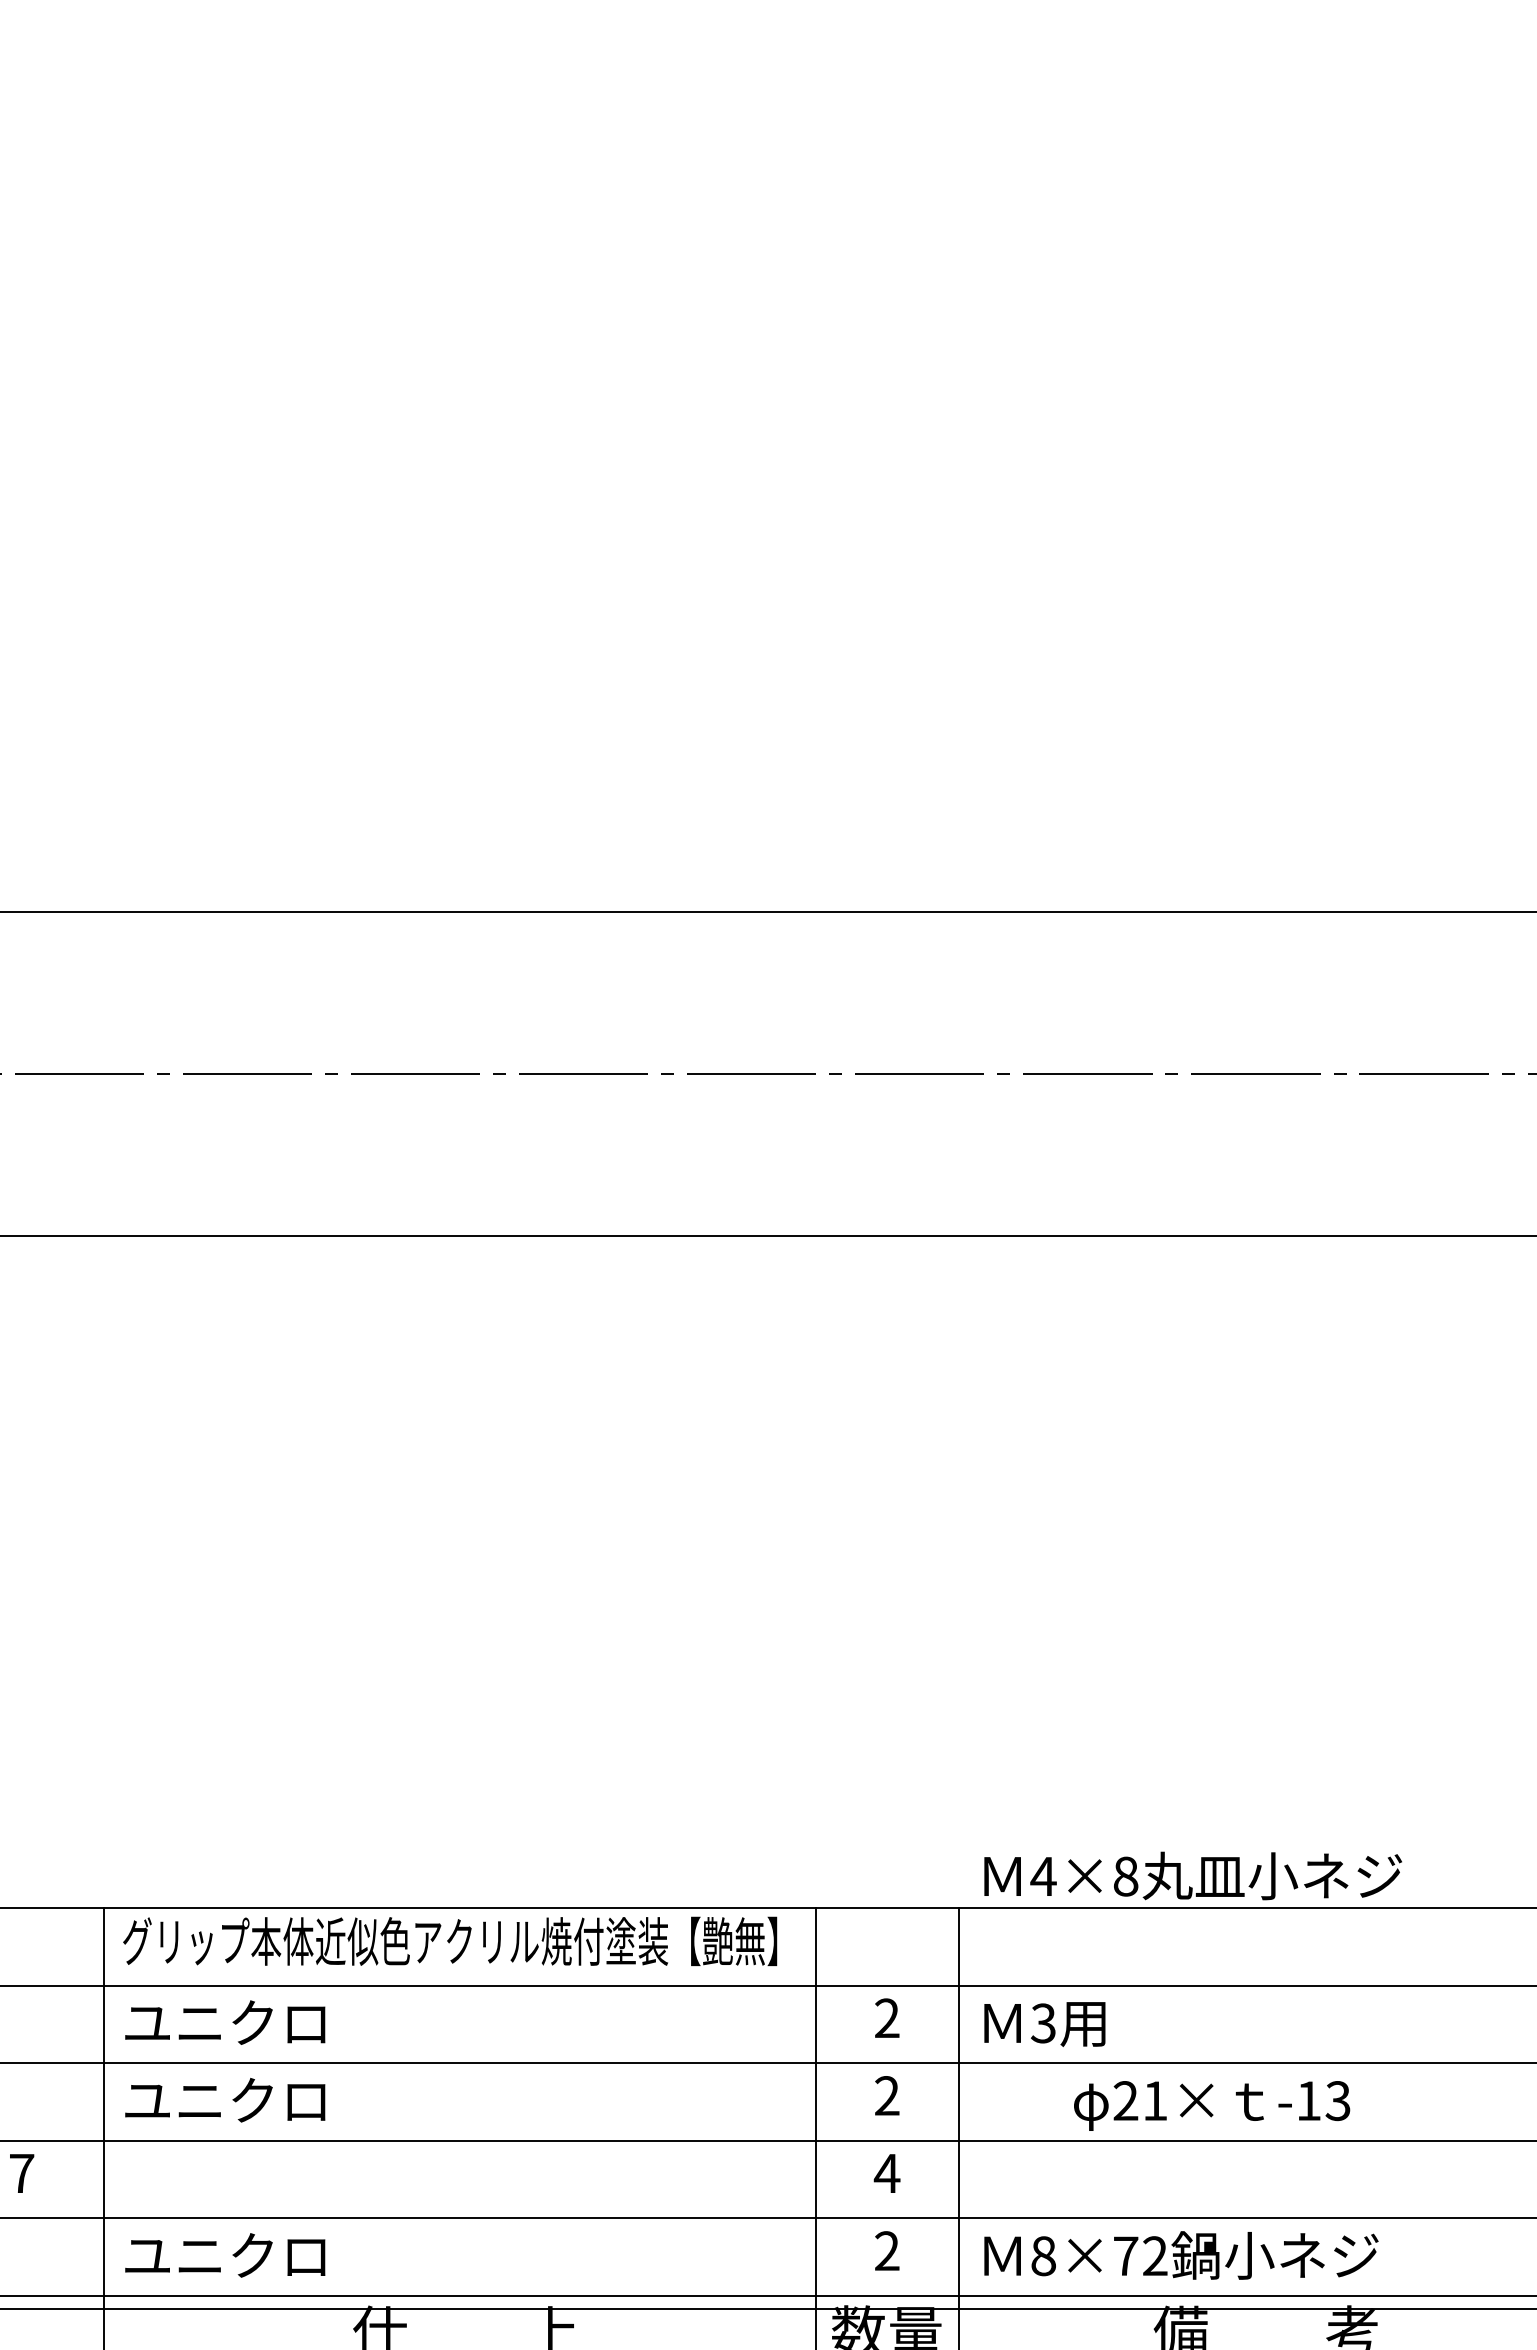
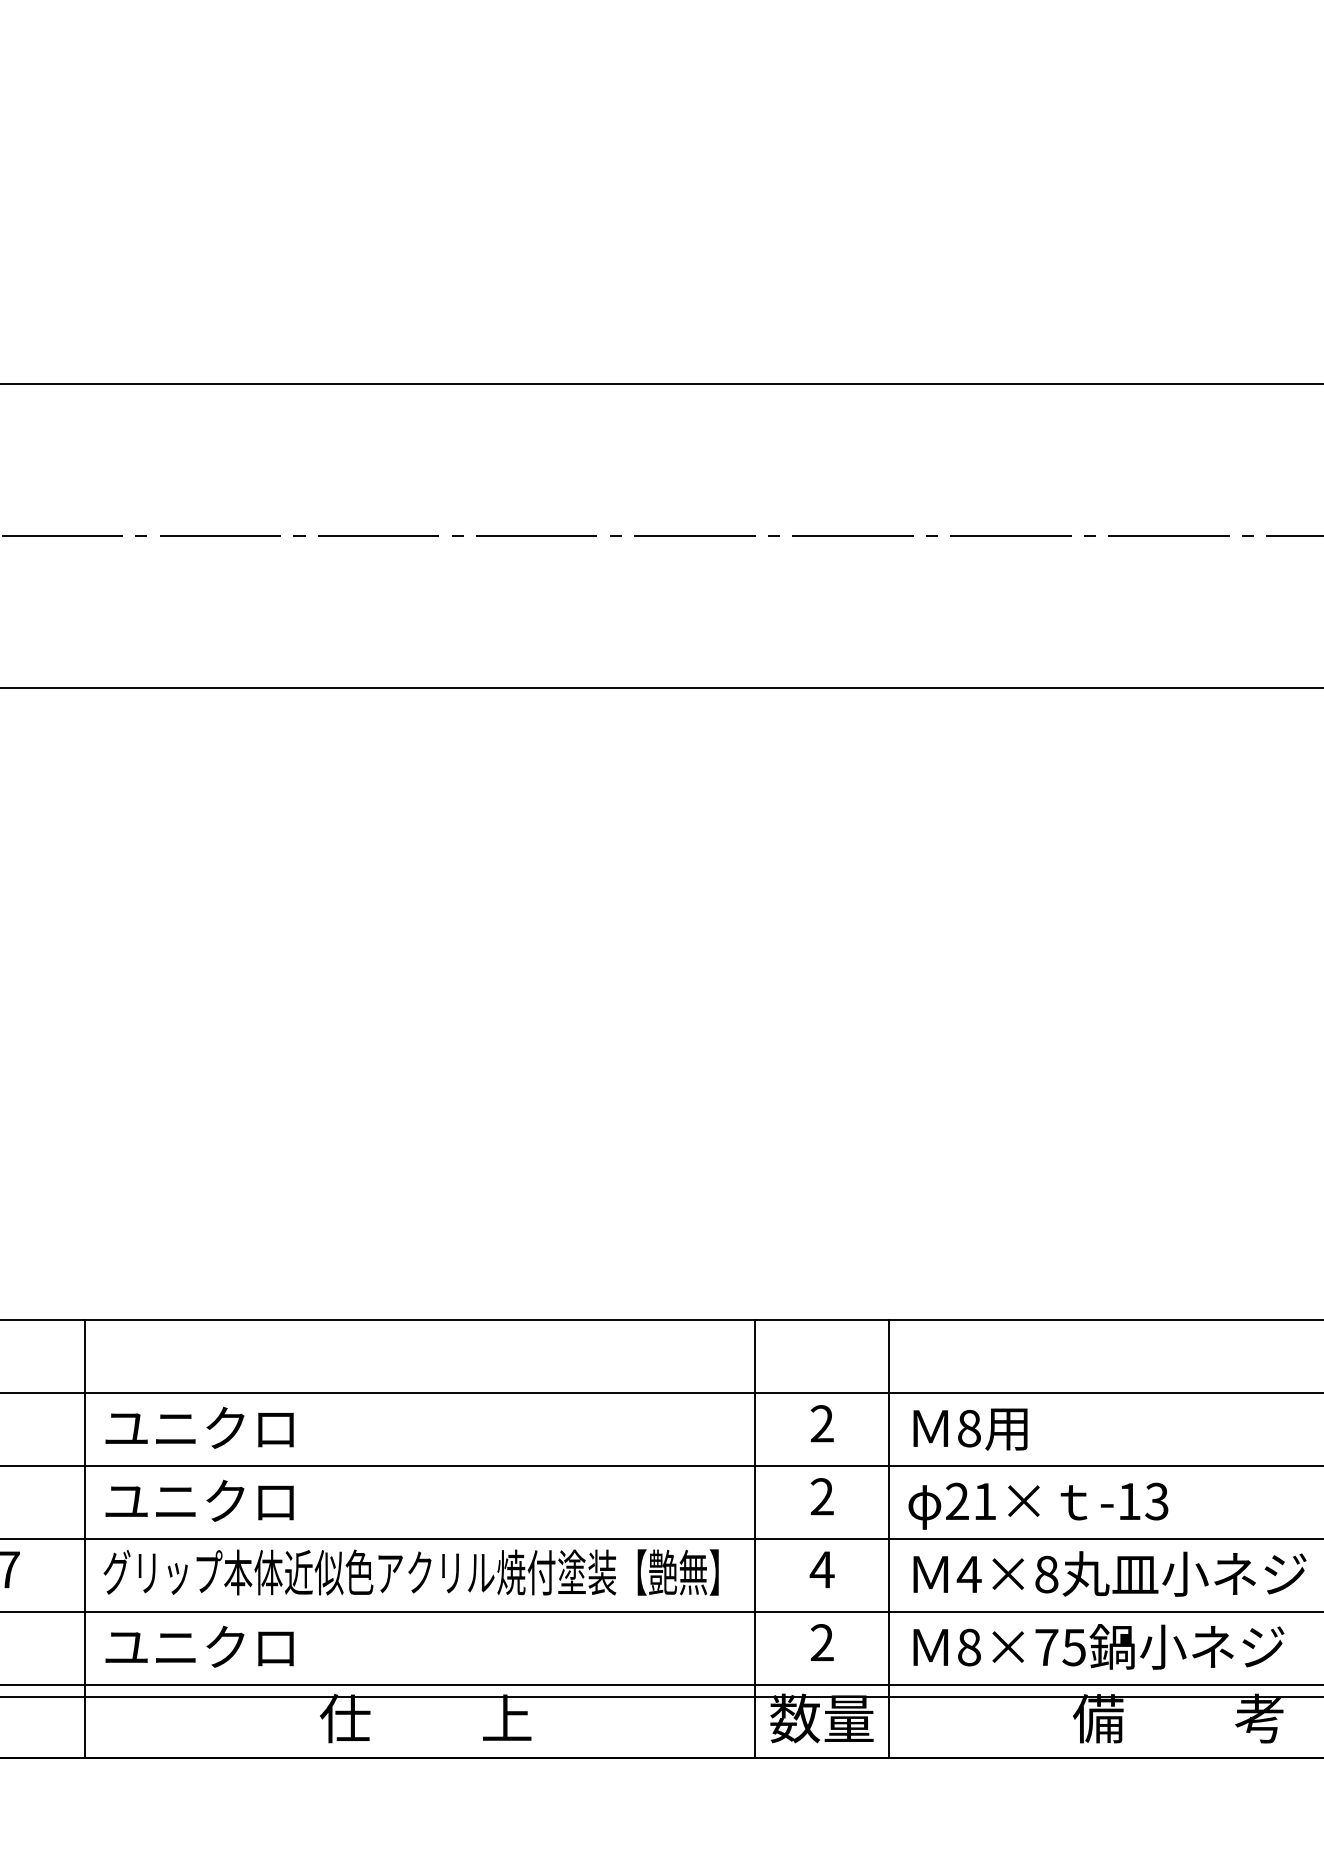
text: (1192, 1875) -> (1109, 1573), moved
text: (450, 1940) -> (411, 1571), moved
text: (1043, 2023) -> (969, 1428), 3 -> 8
text: (1212, 2105) -> (1038, 1505), moved
text: (1154, 2256) -> (1073, 1647), 8×72 -> 8×75

